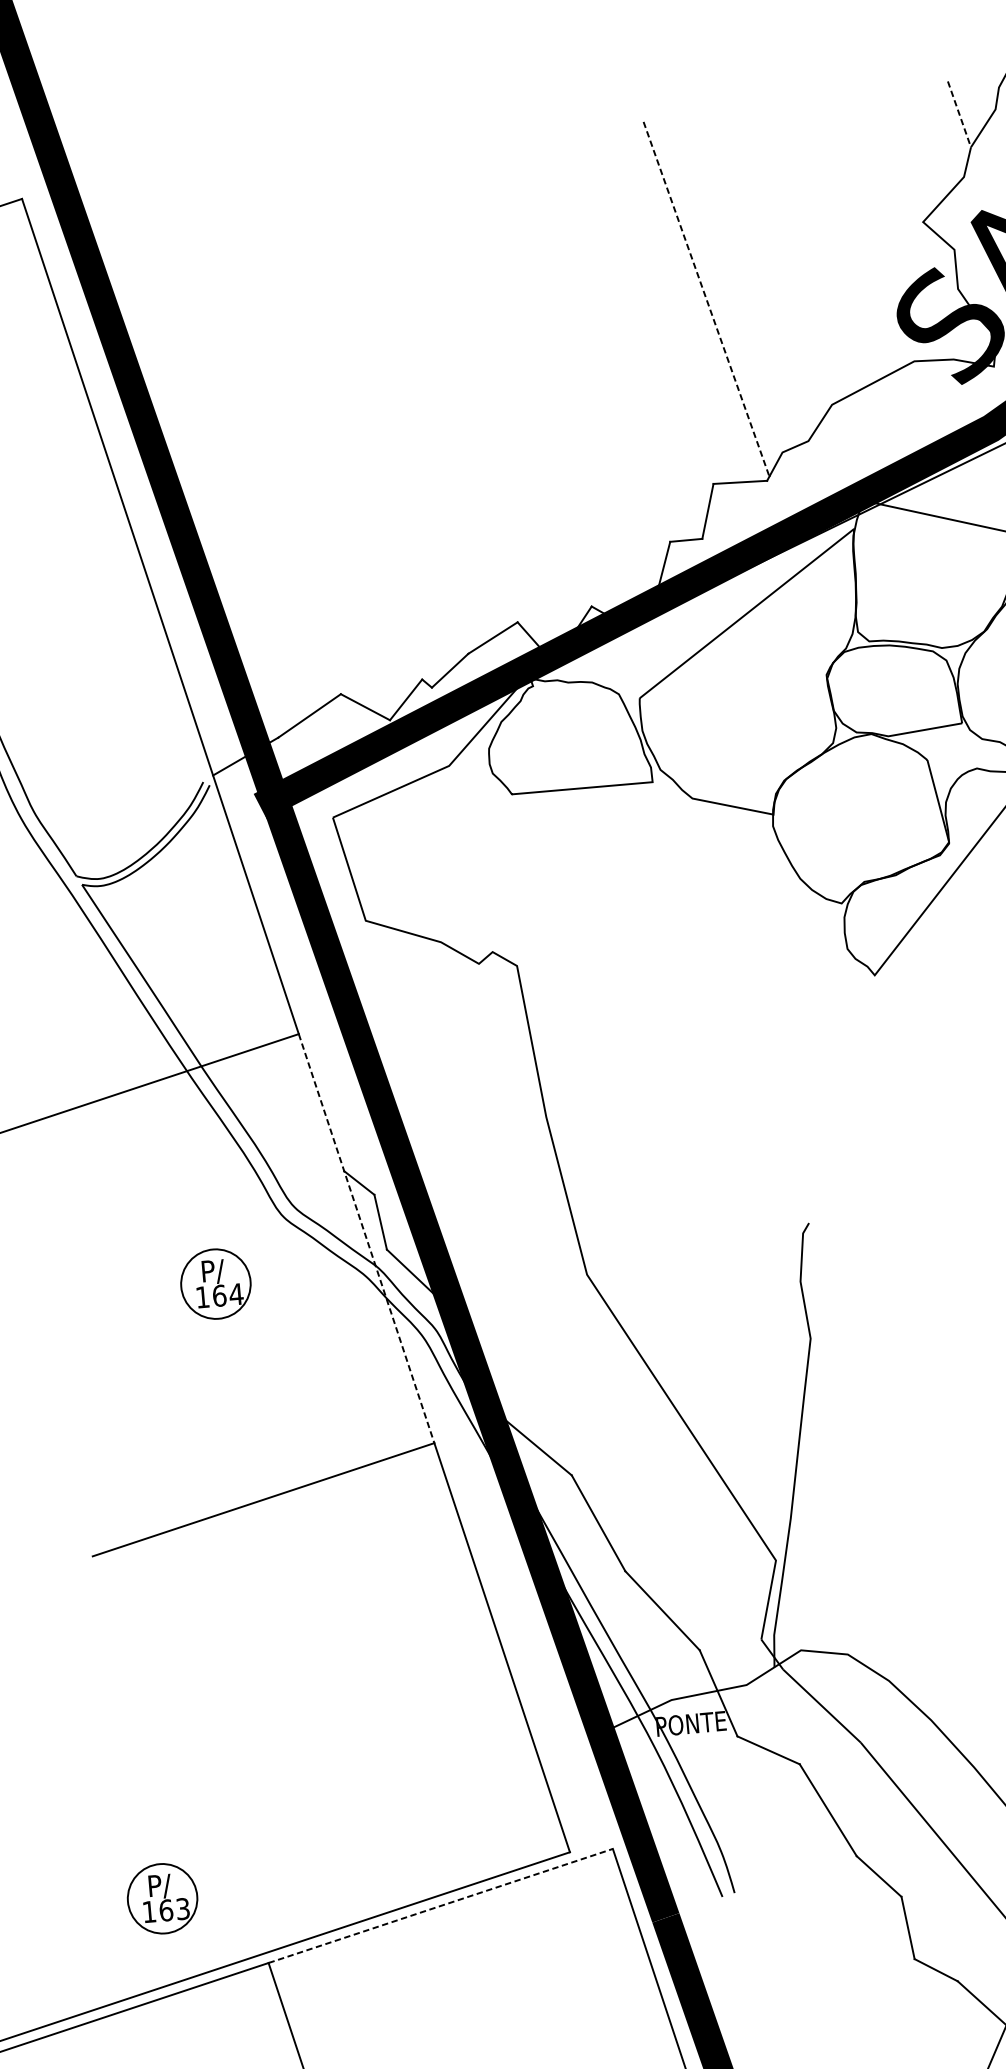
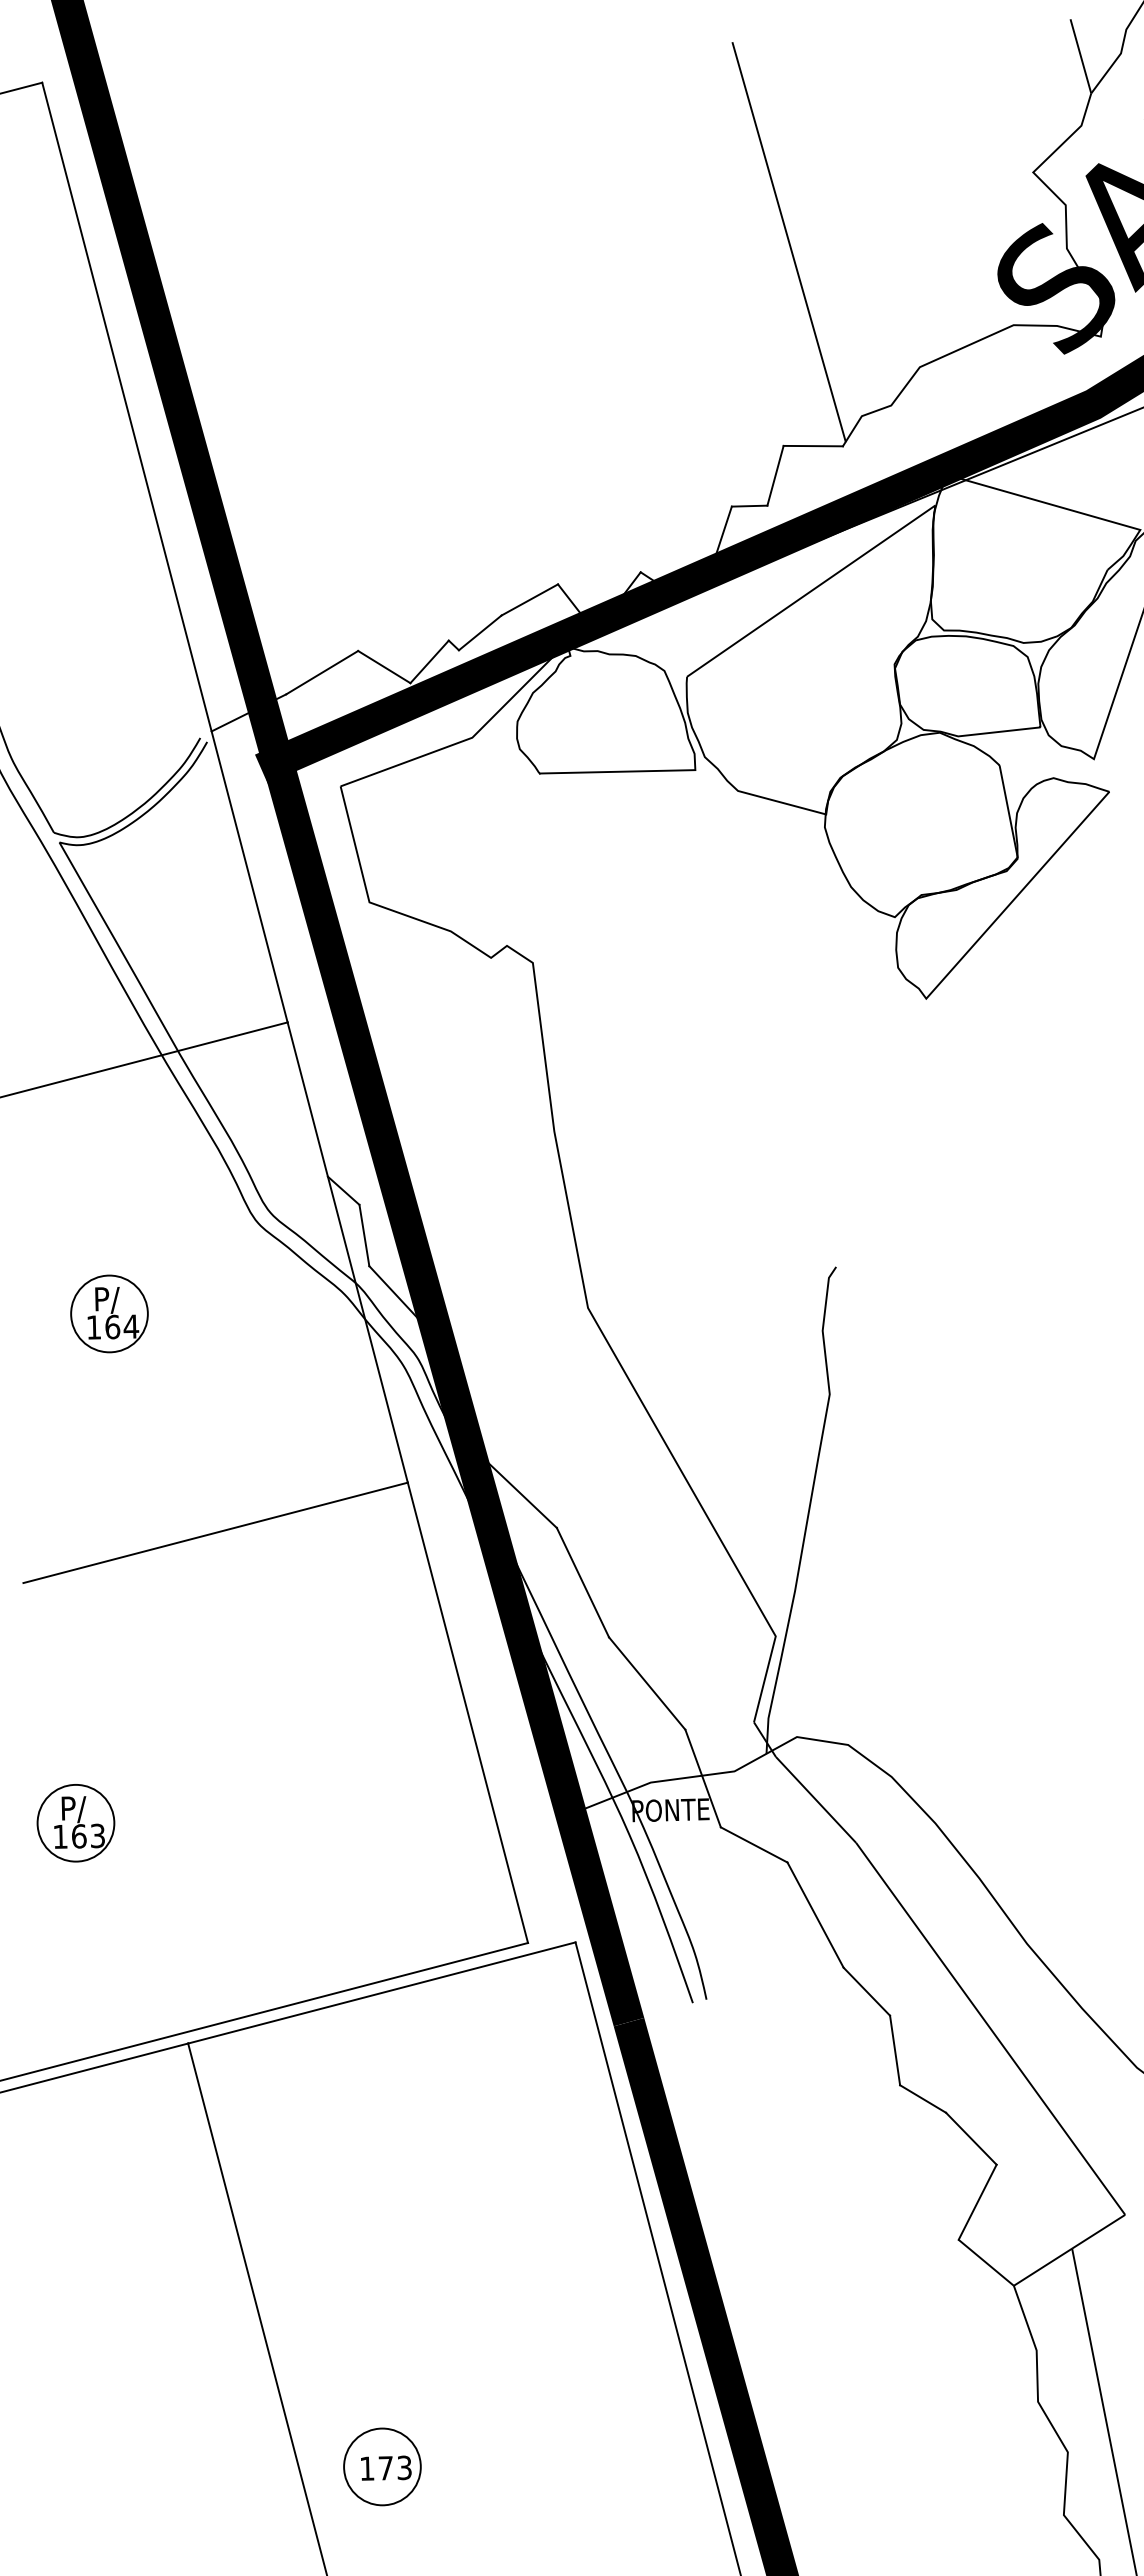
line: (959, 114) -> (1080, 56), dashed -> solid
line: (706, 299) -> (789, 242), dashed -> solid
line: (366, 1238) -> (347, 1252), dashed -> solid
part: (215, 1283) -> (109, 1313), moved
part: (162, 1899) -> (75, 1823), moved
line: (441, 1905) -> (382, 1992), dashed -> solid

